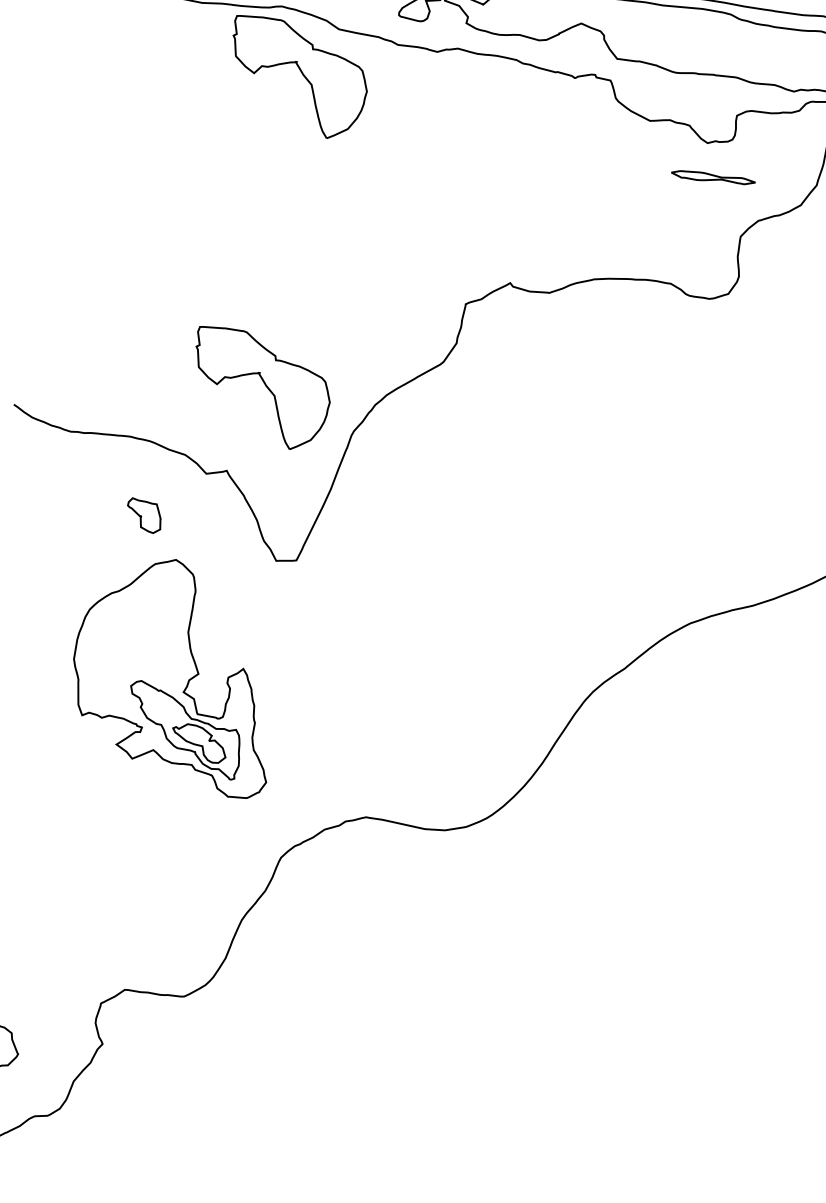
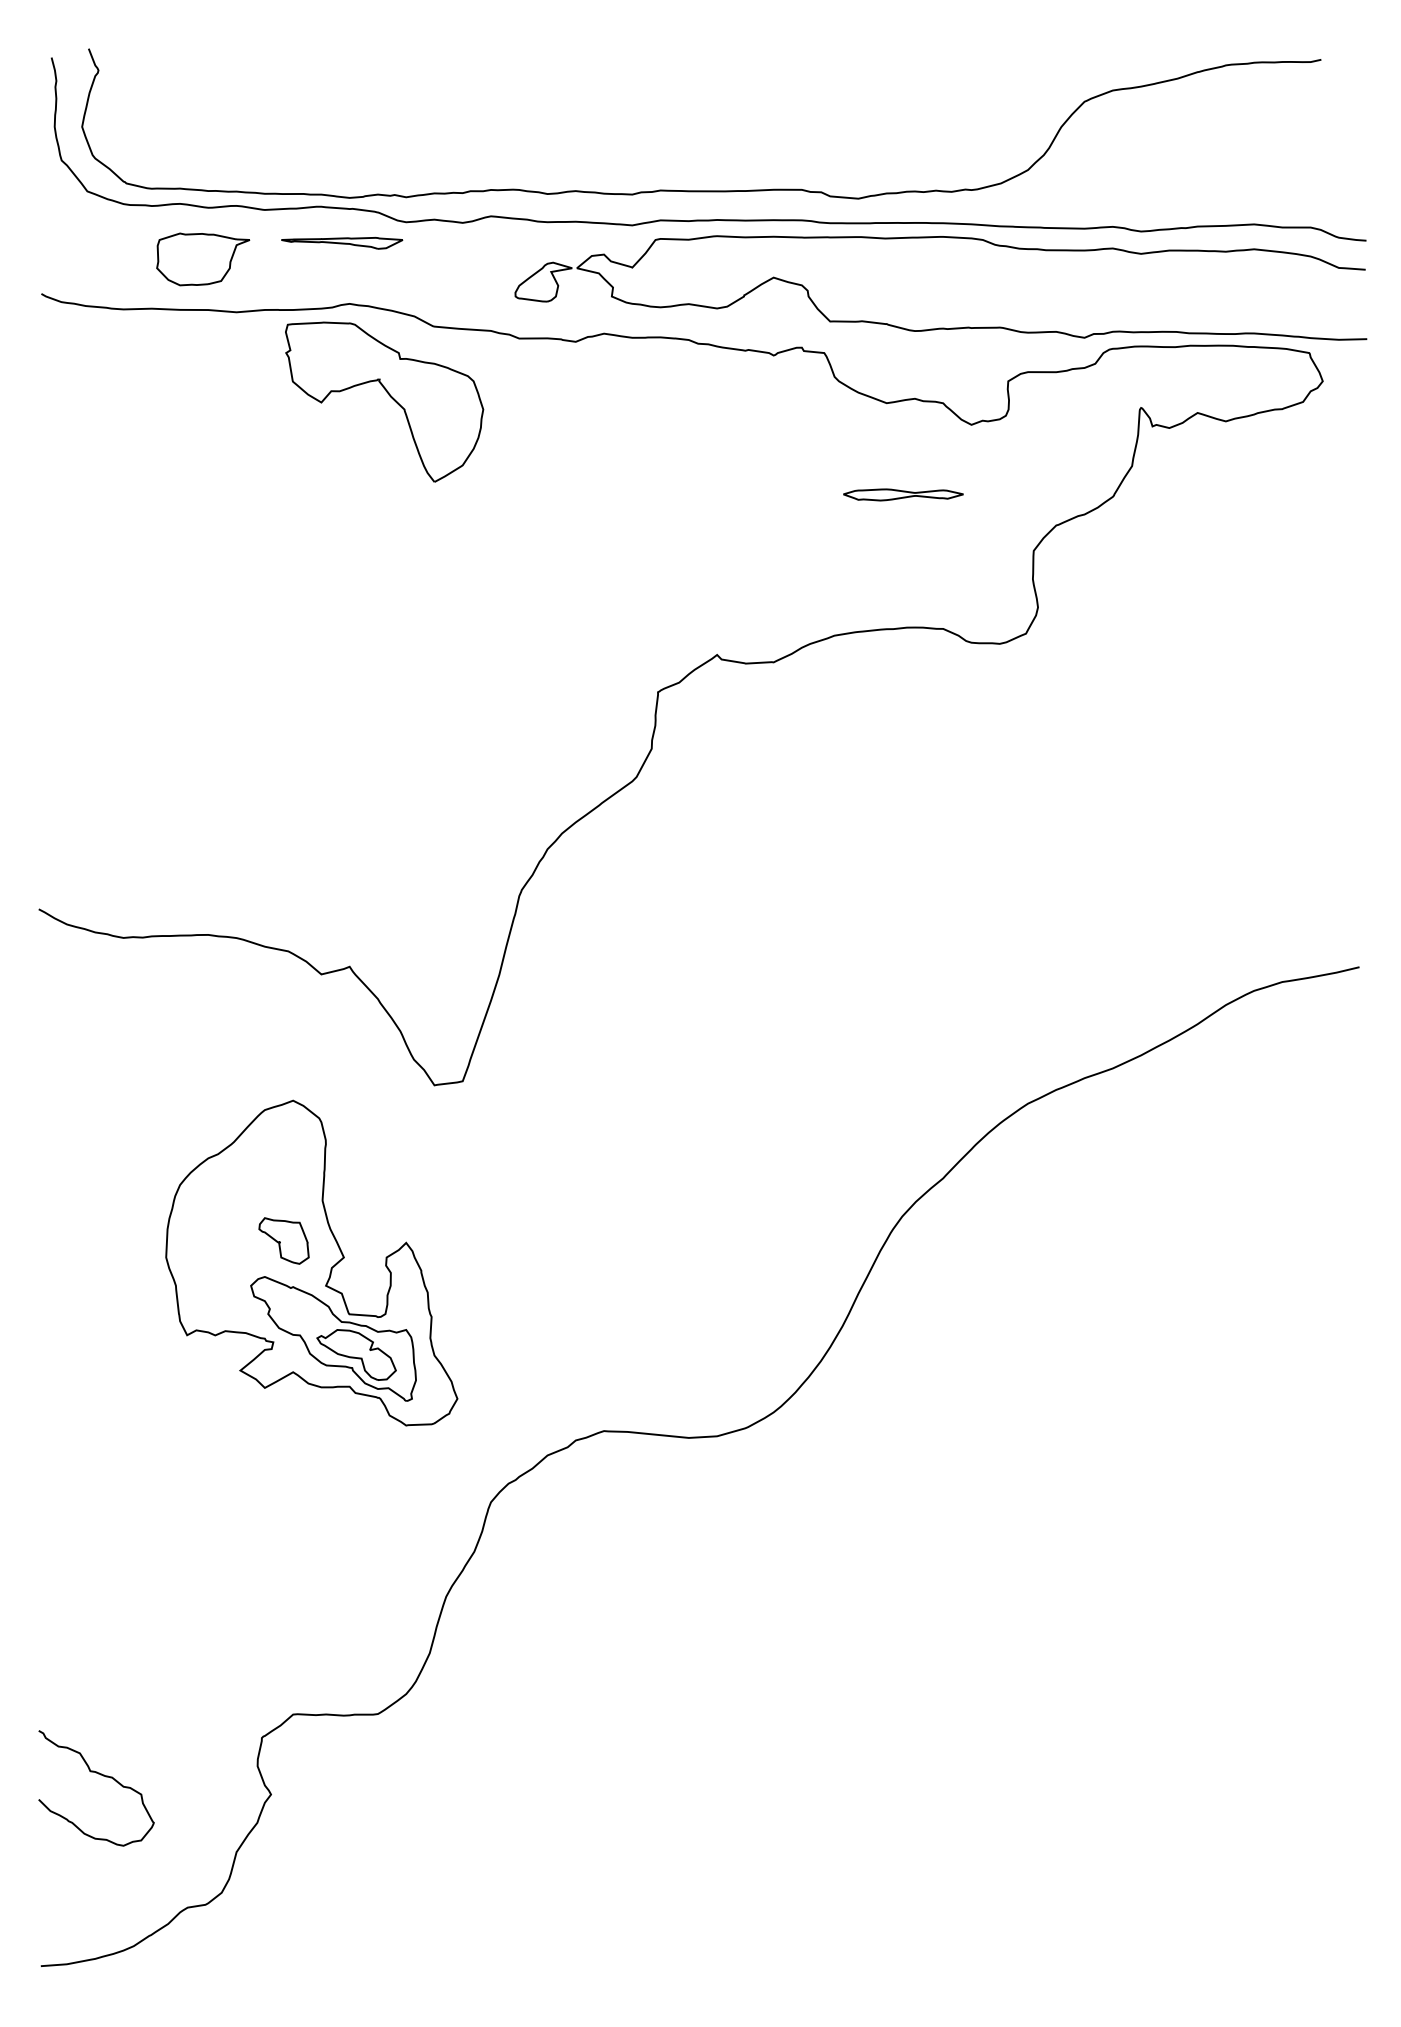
part: (713, 177) -> (903, 494), moved
part: (265, 385) -> (389, 840), removed
part: (143, 515) -> (283, 1240), moved

